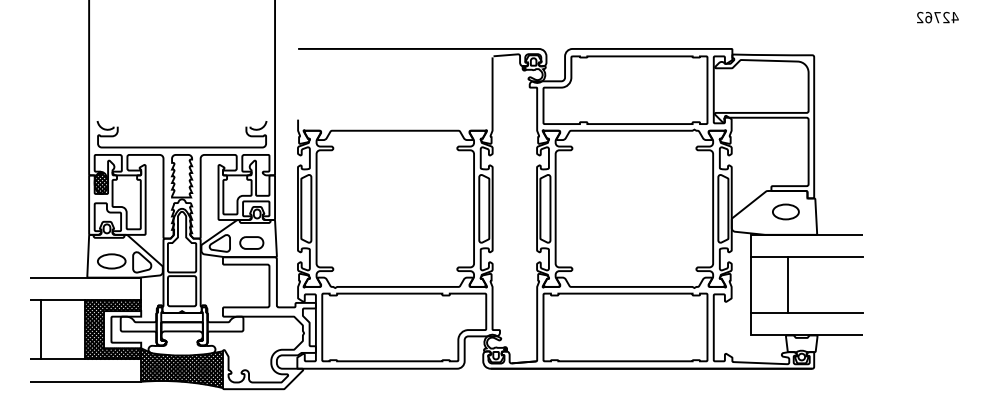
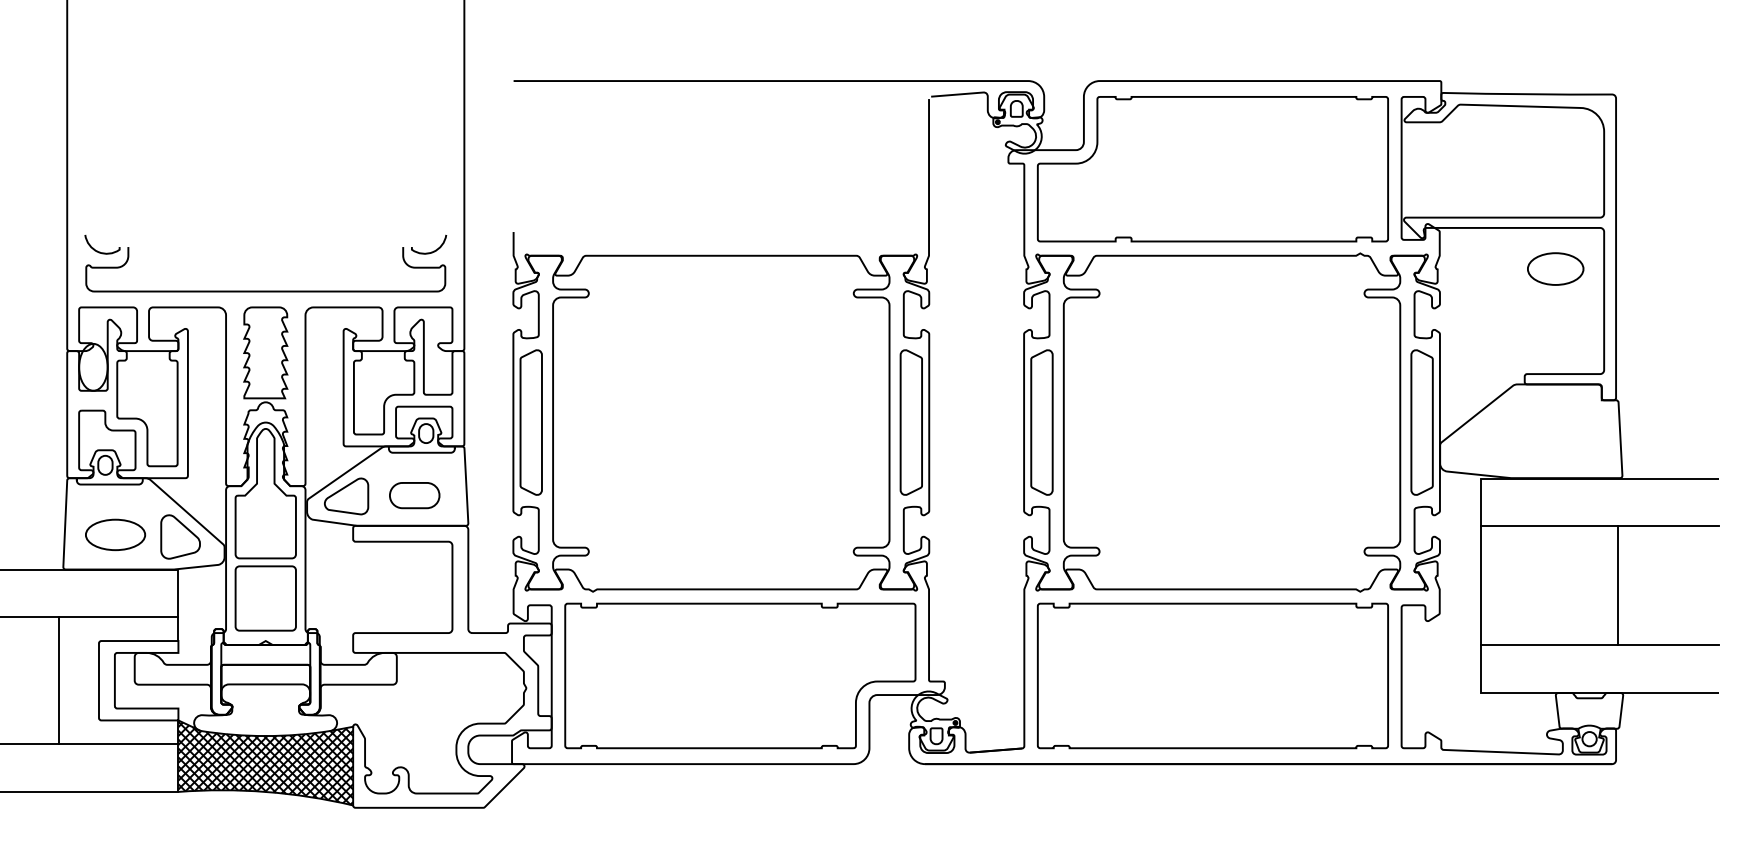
hatch: (101, 182) -> (93, 366), removed
part: (785, 211) -> (1554, 268), moved
line: (788, 285) -> (1618, 586), moved
hatch: (113, 329) -> (119, 680), removed

